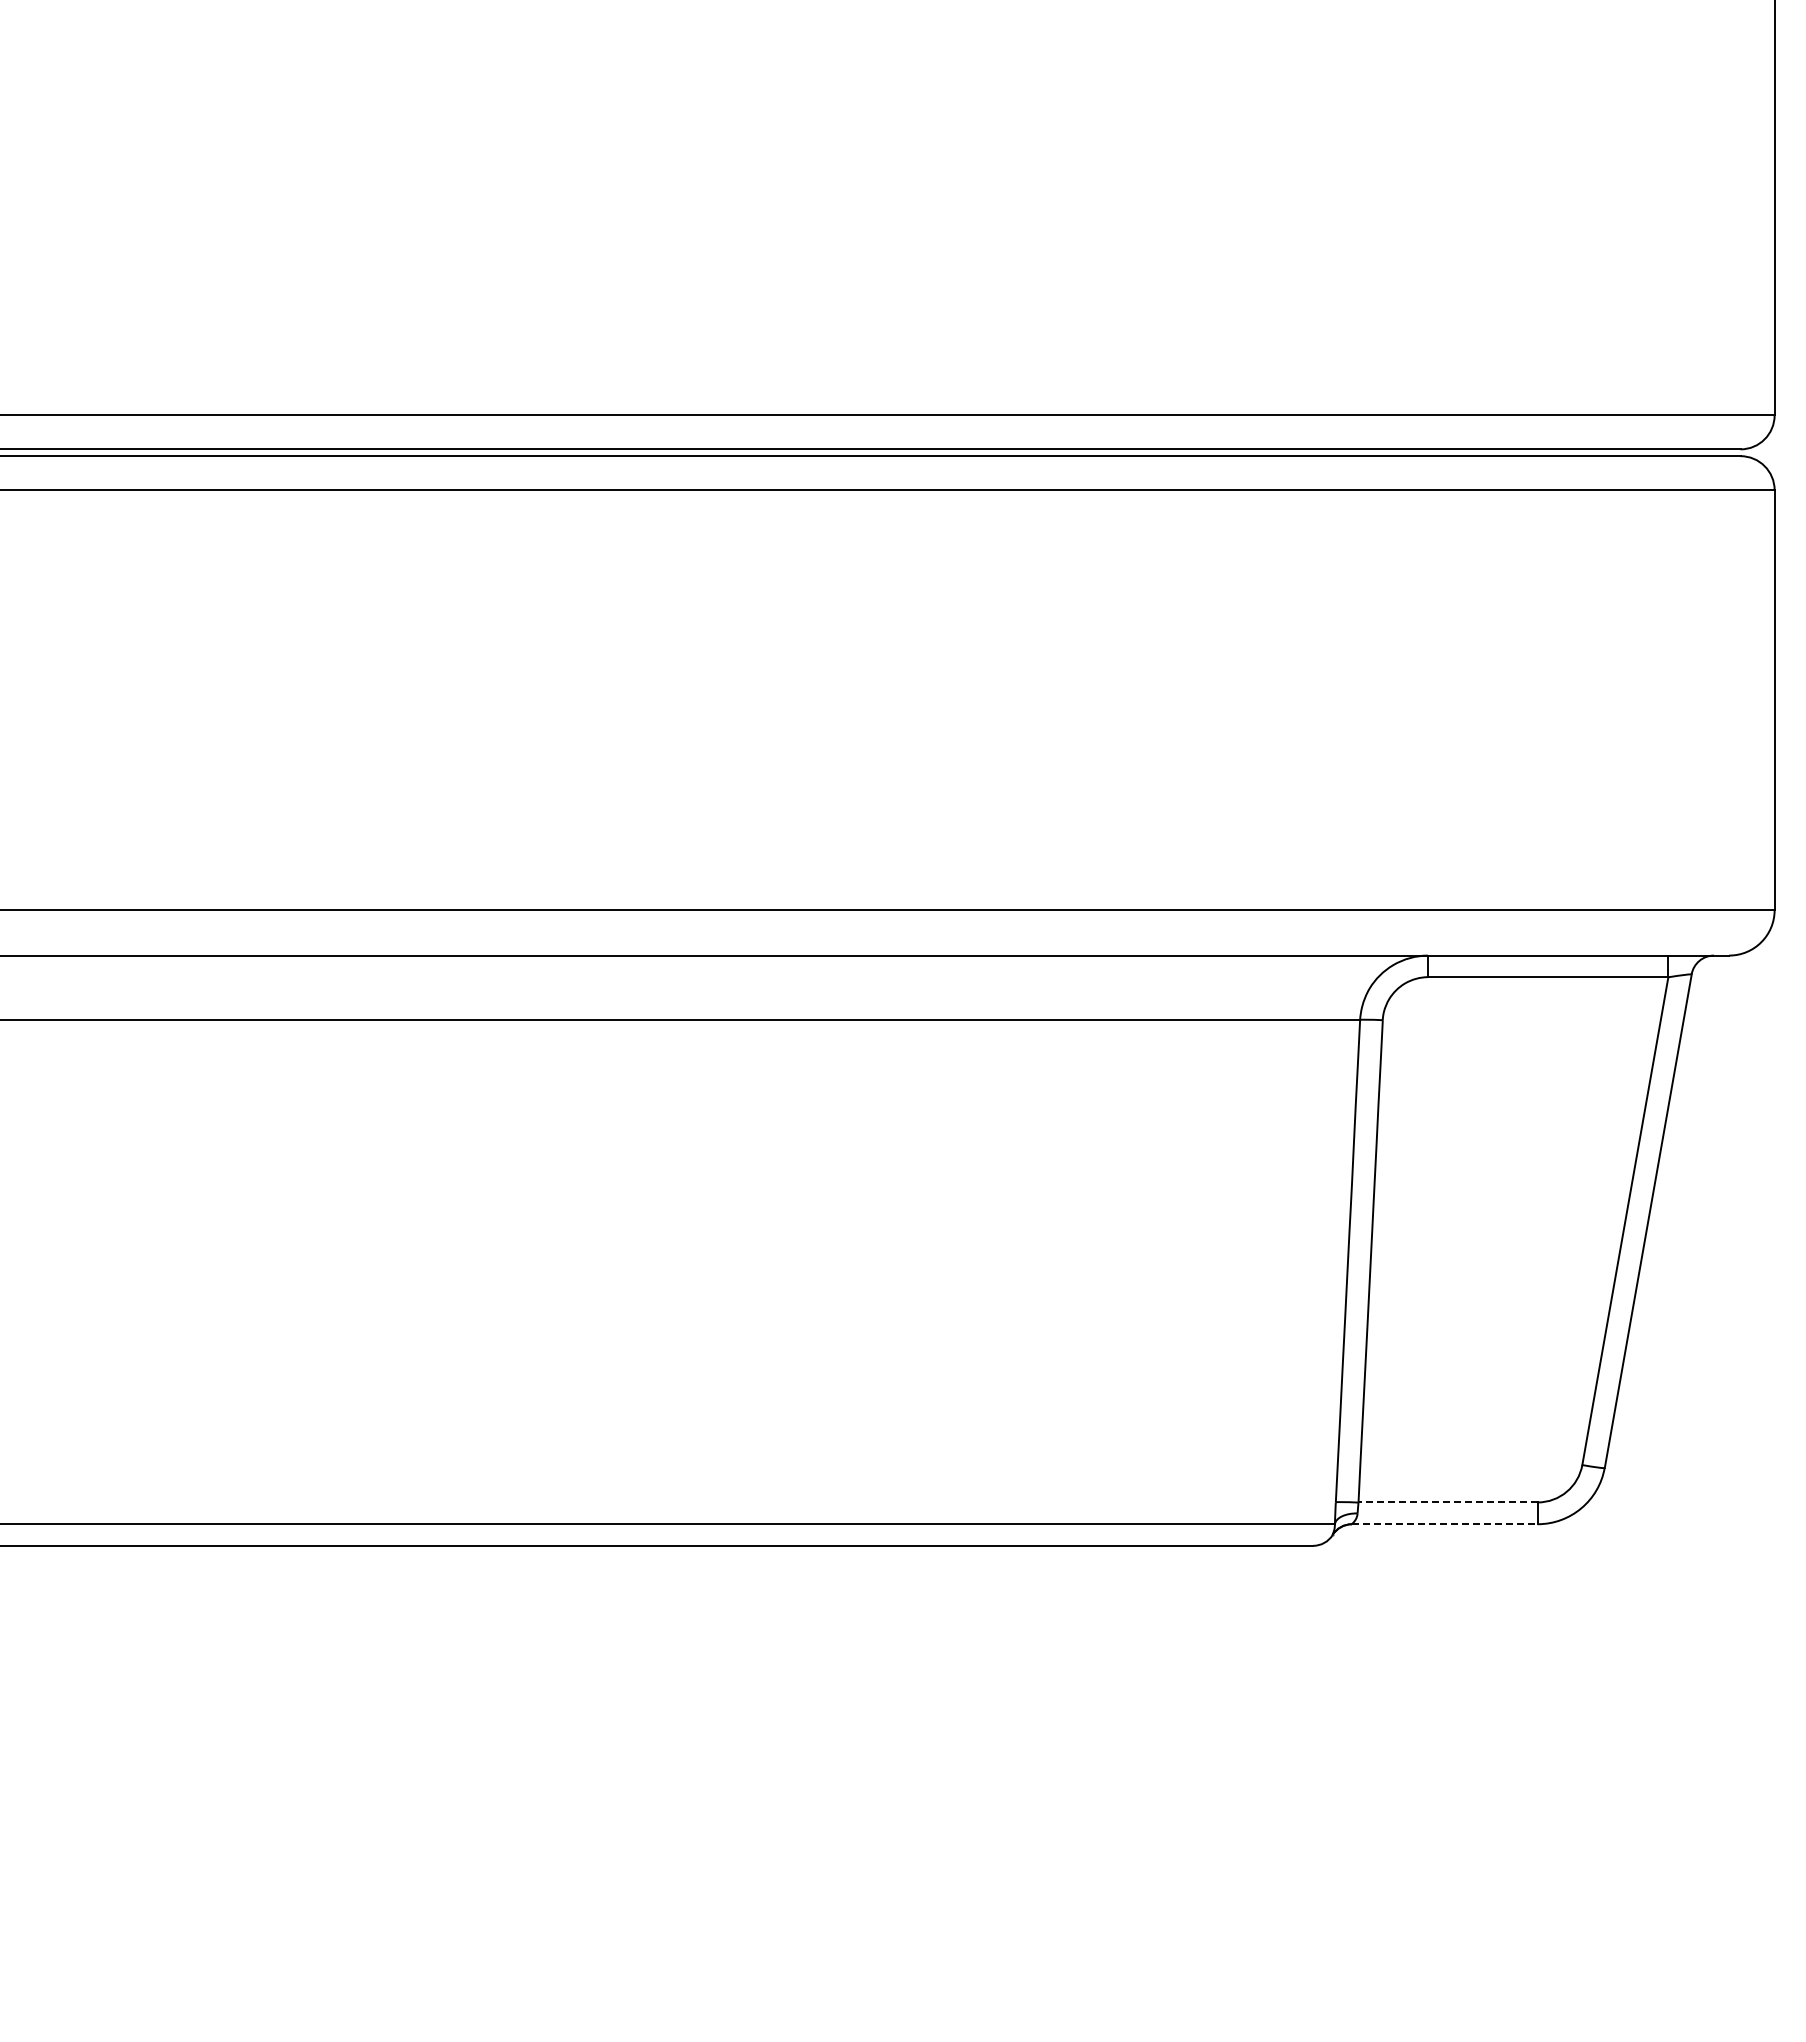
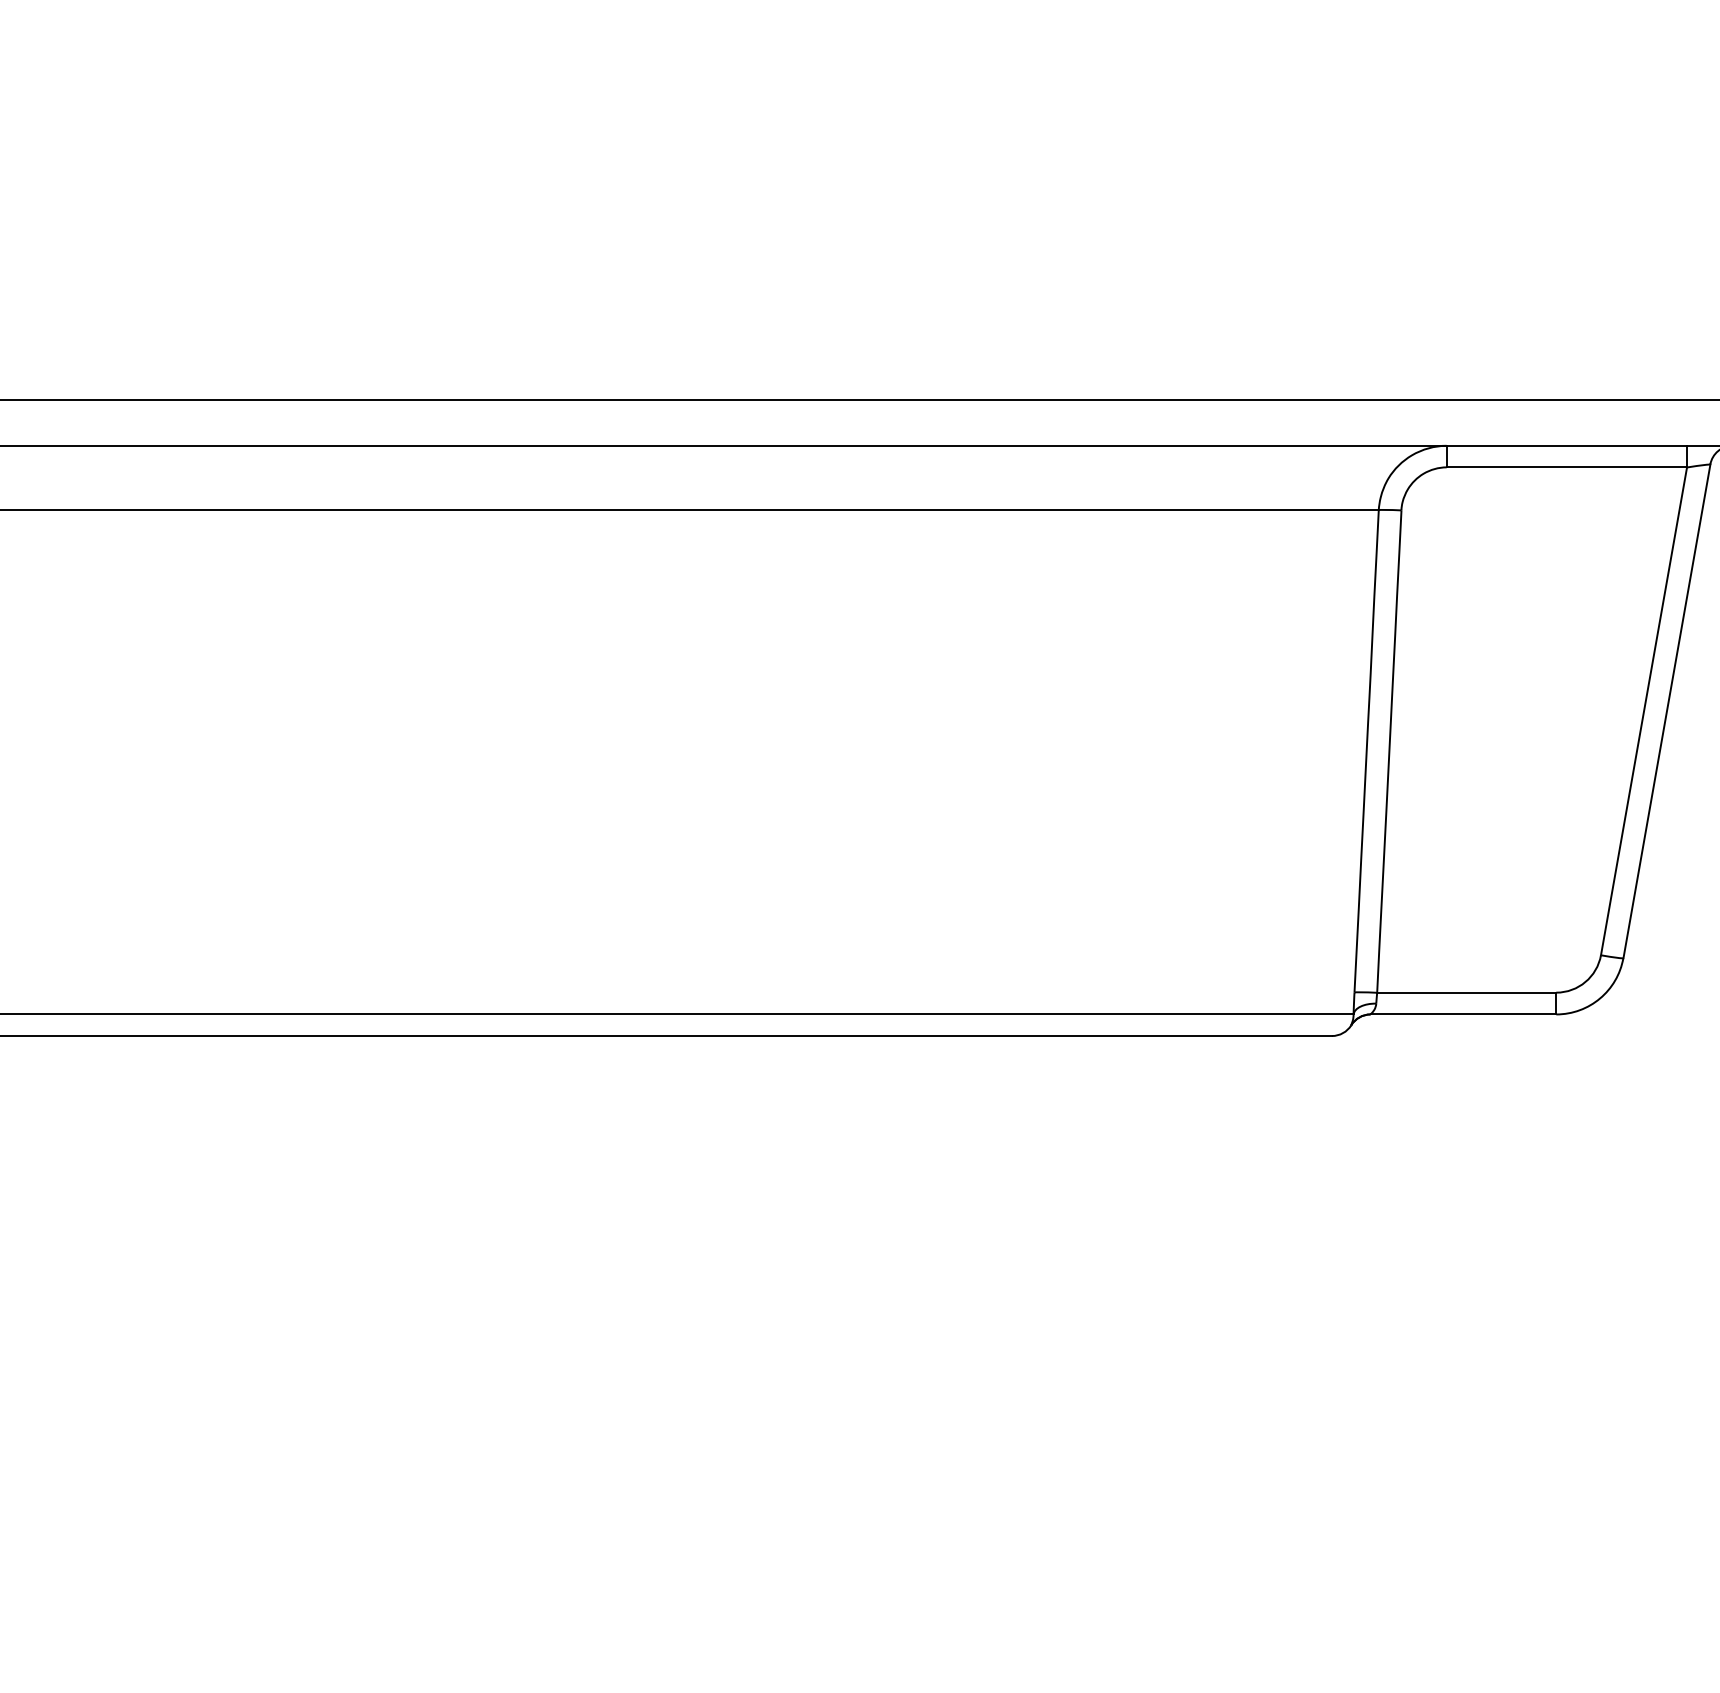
line: (1448, 1502) -> (1467, 992), dashed -> solid
line: (1444, 1524) -> (1463, 1014), dashed -> solid

